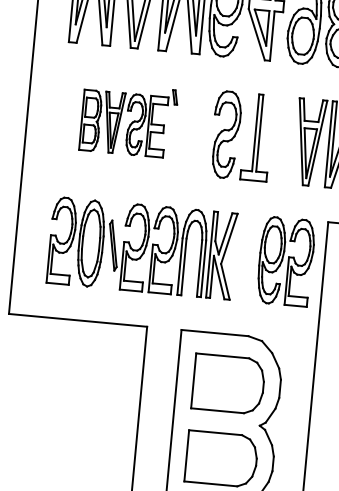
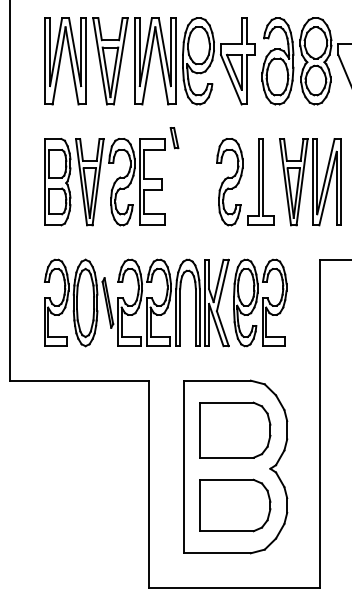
part: (128, 120) -> (111, 176), size x1.43
part: (241, 136) -> (245, 182), moved
part: (286, 261) -> (260, 302), moved

